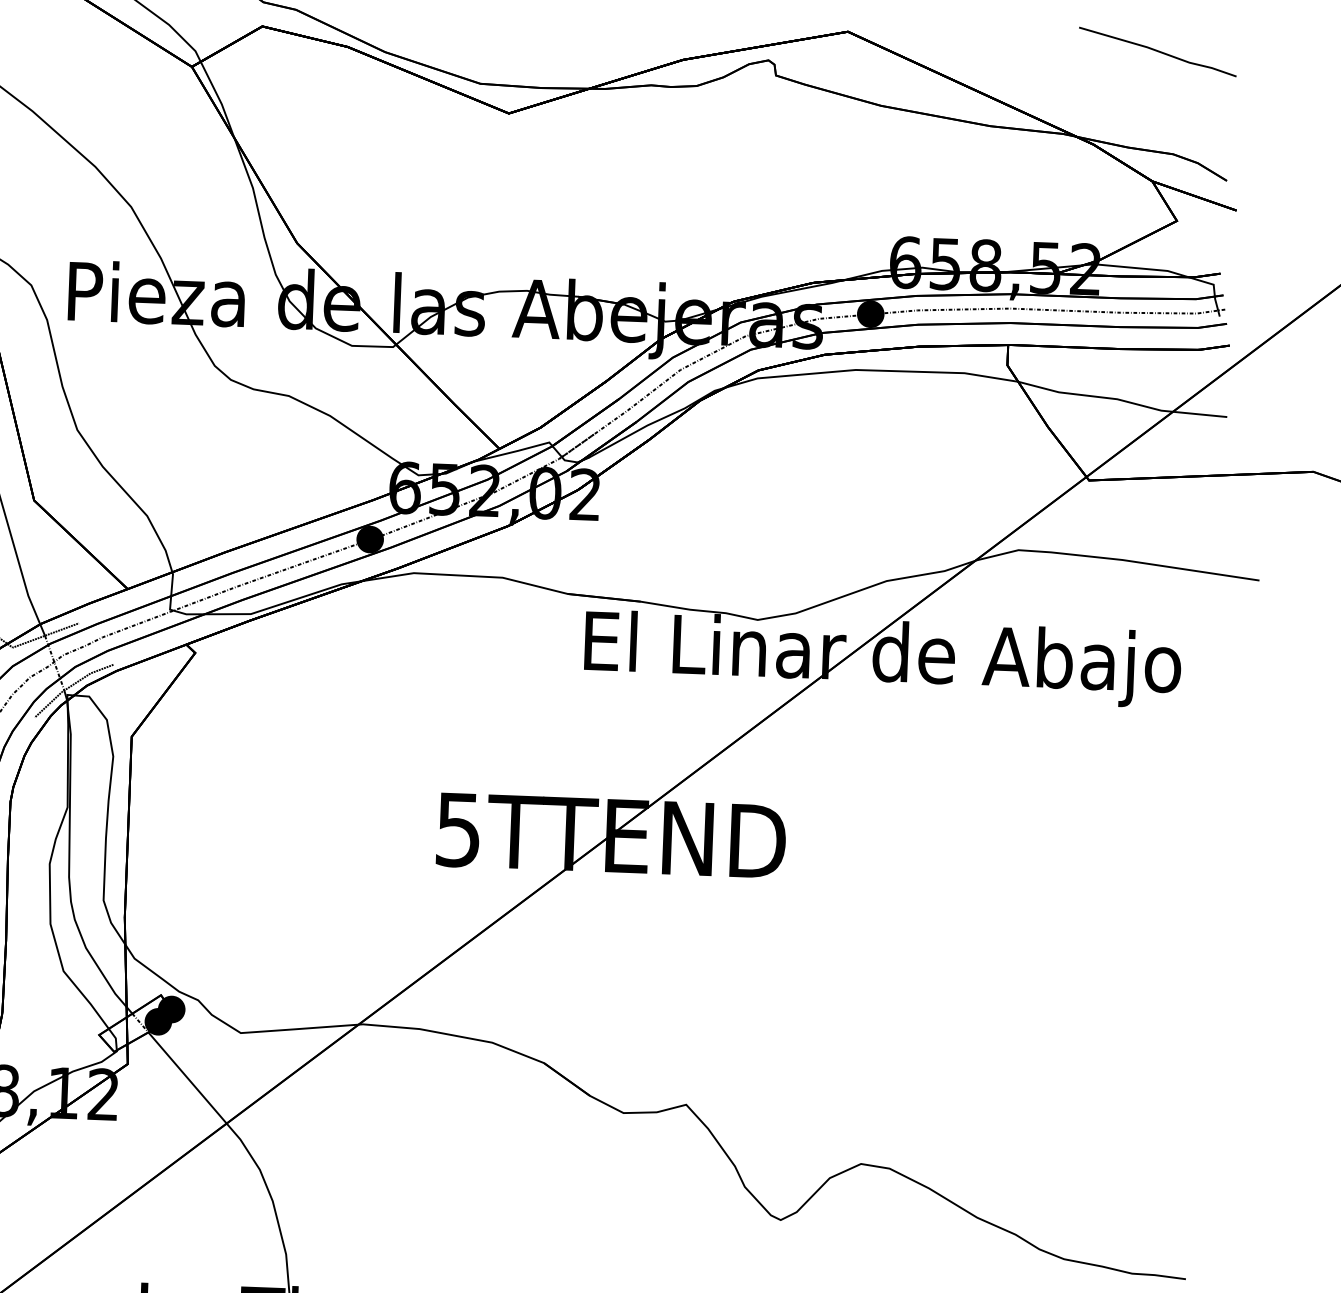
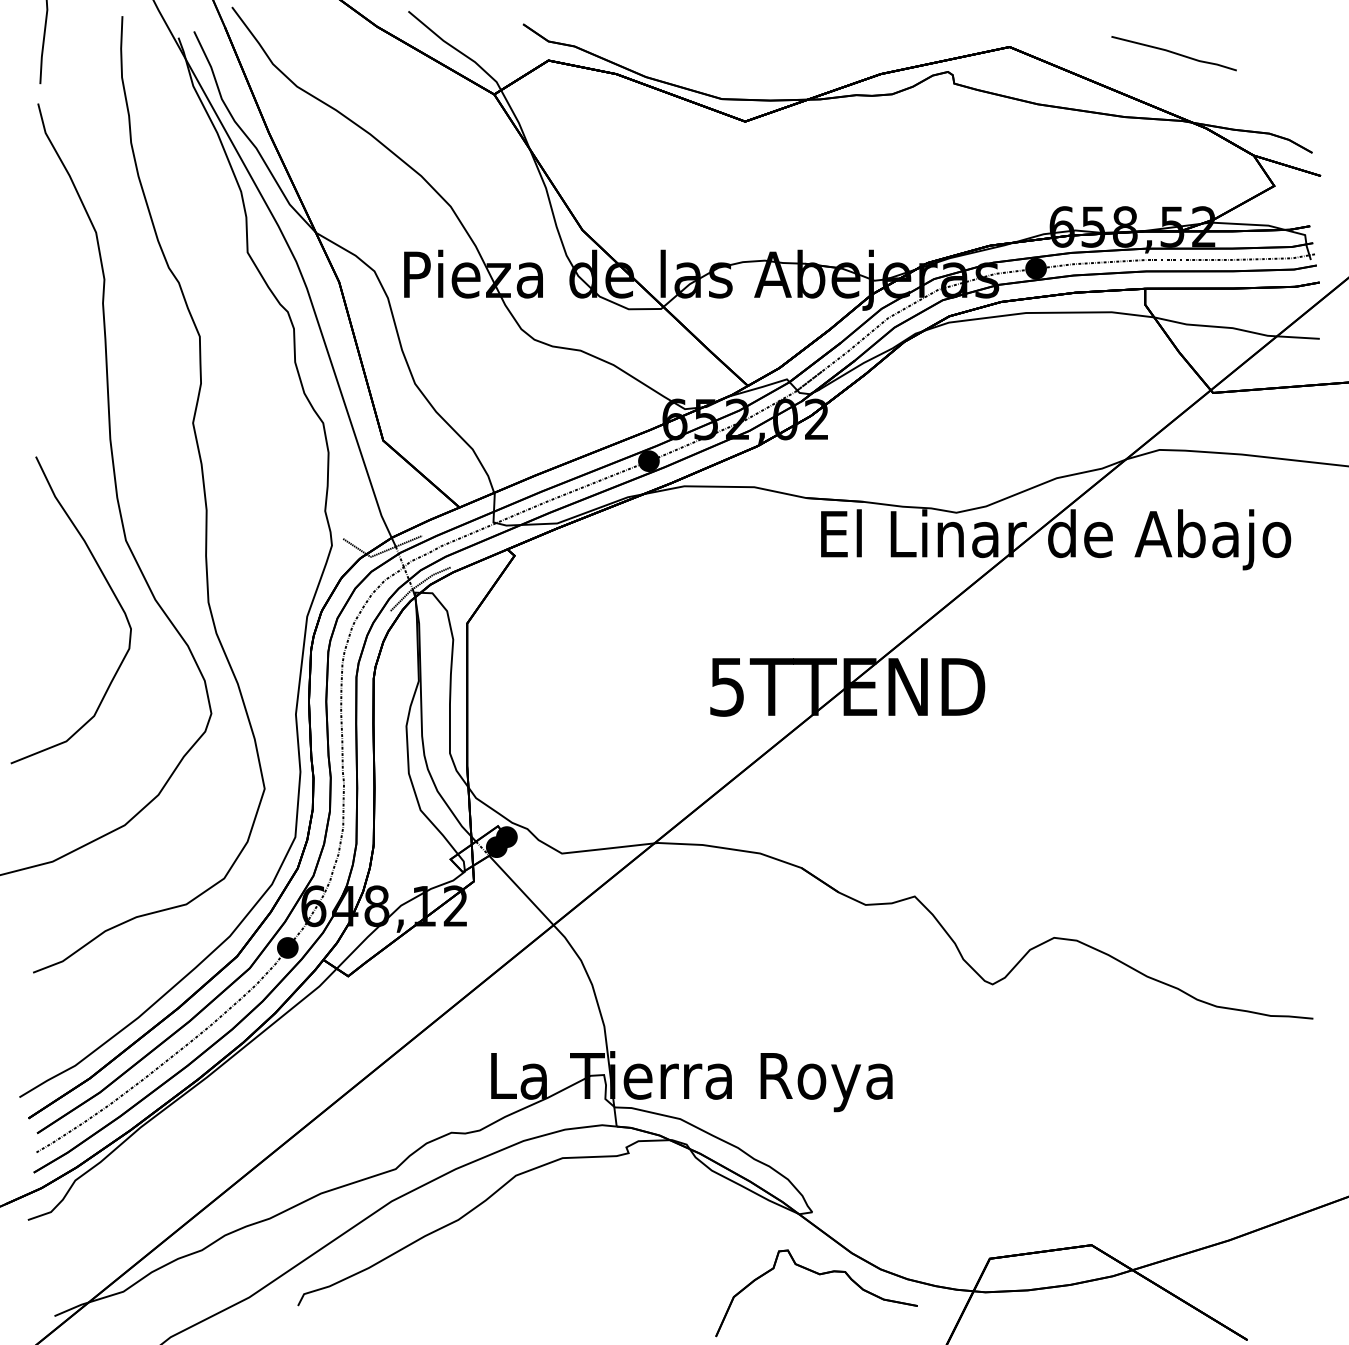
line: (1157, 51) -> (1173, 53), moved

